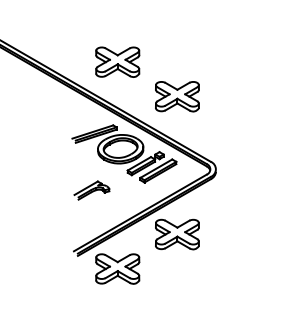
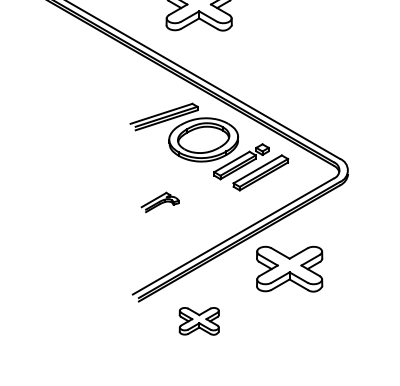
part: (177, 96) -> (289, 60), removed
part: (91, 190) -> (159, 202), size x0.7
part: (117, 268) -> (198, 320), size x0.6

